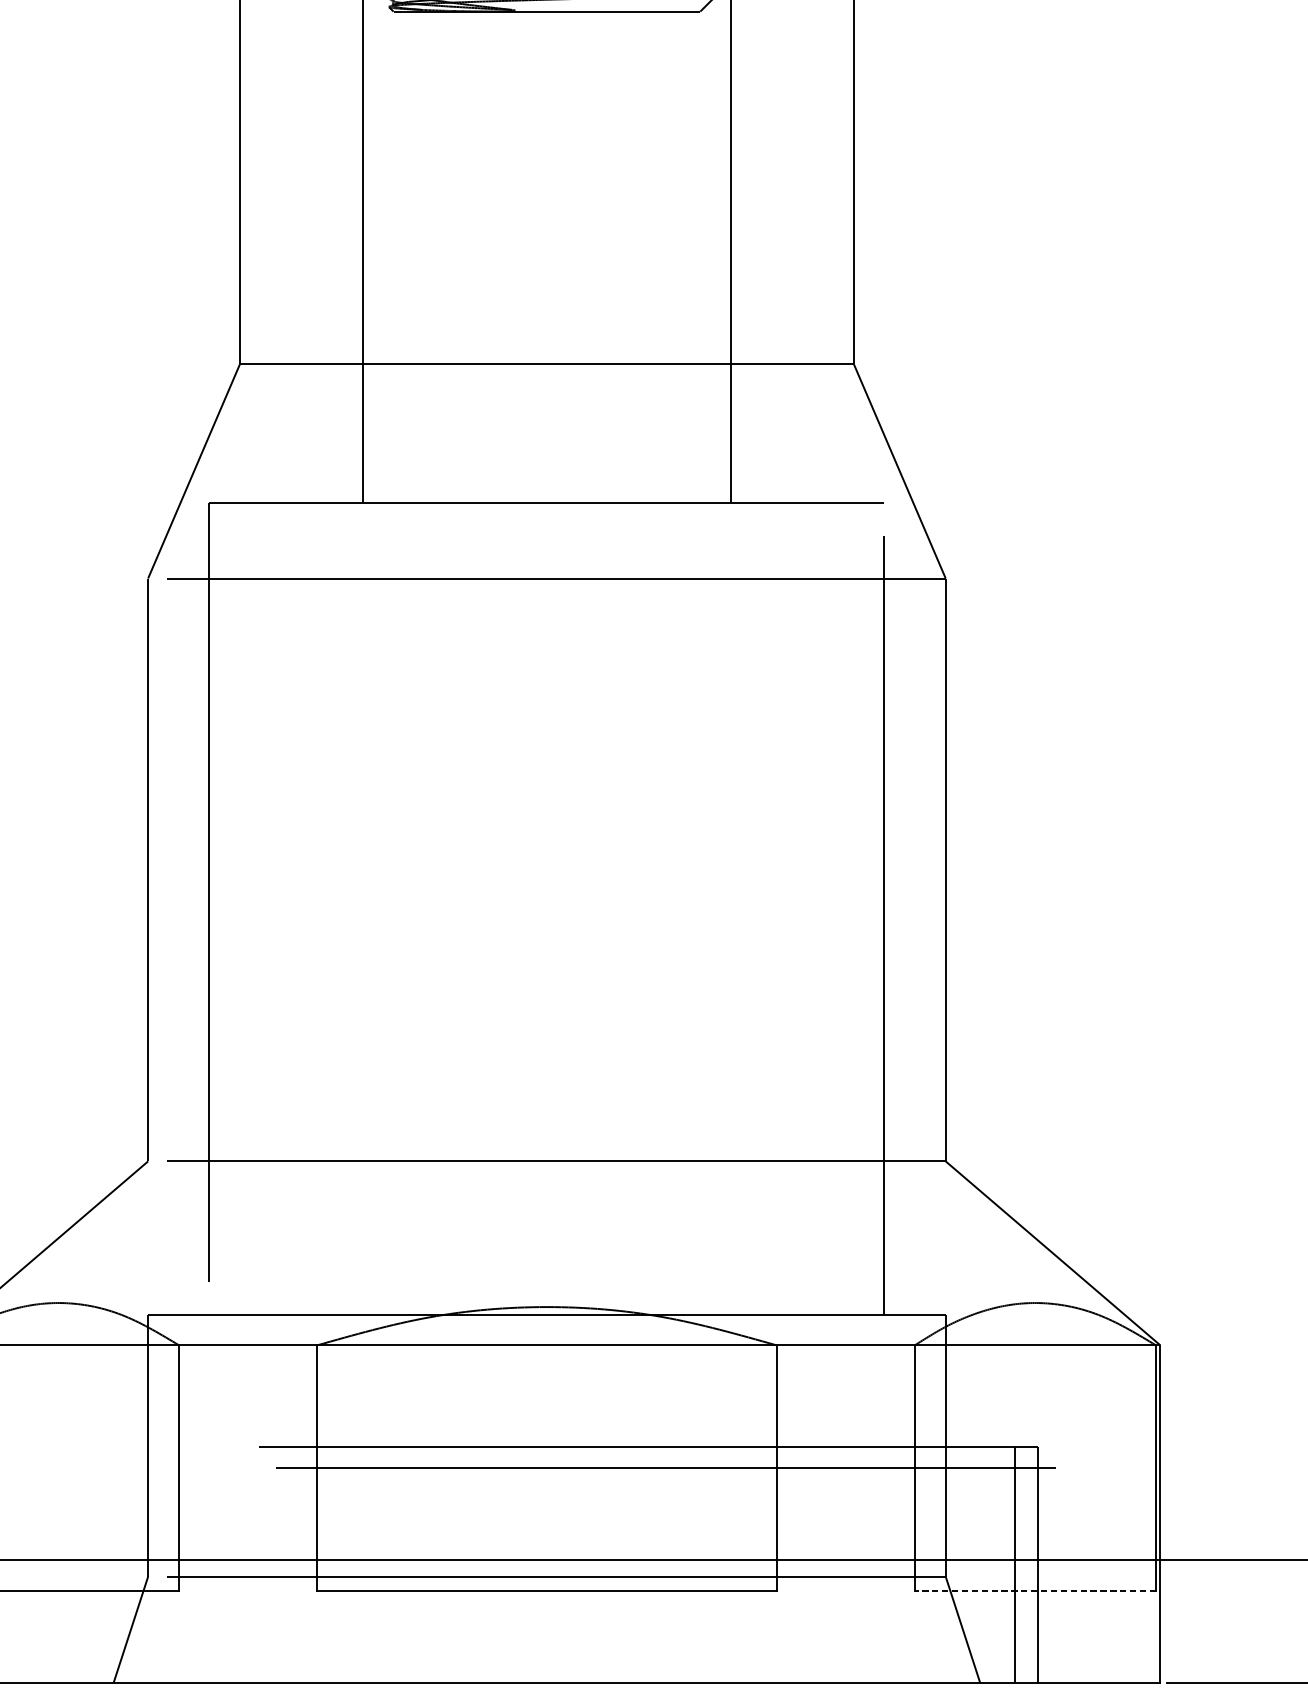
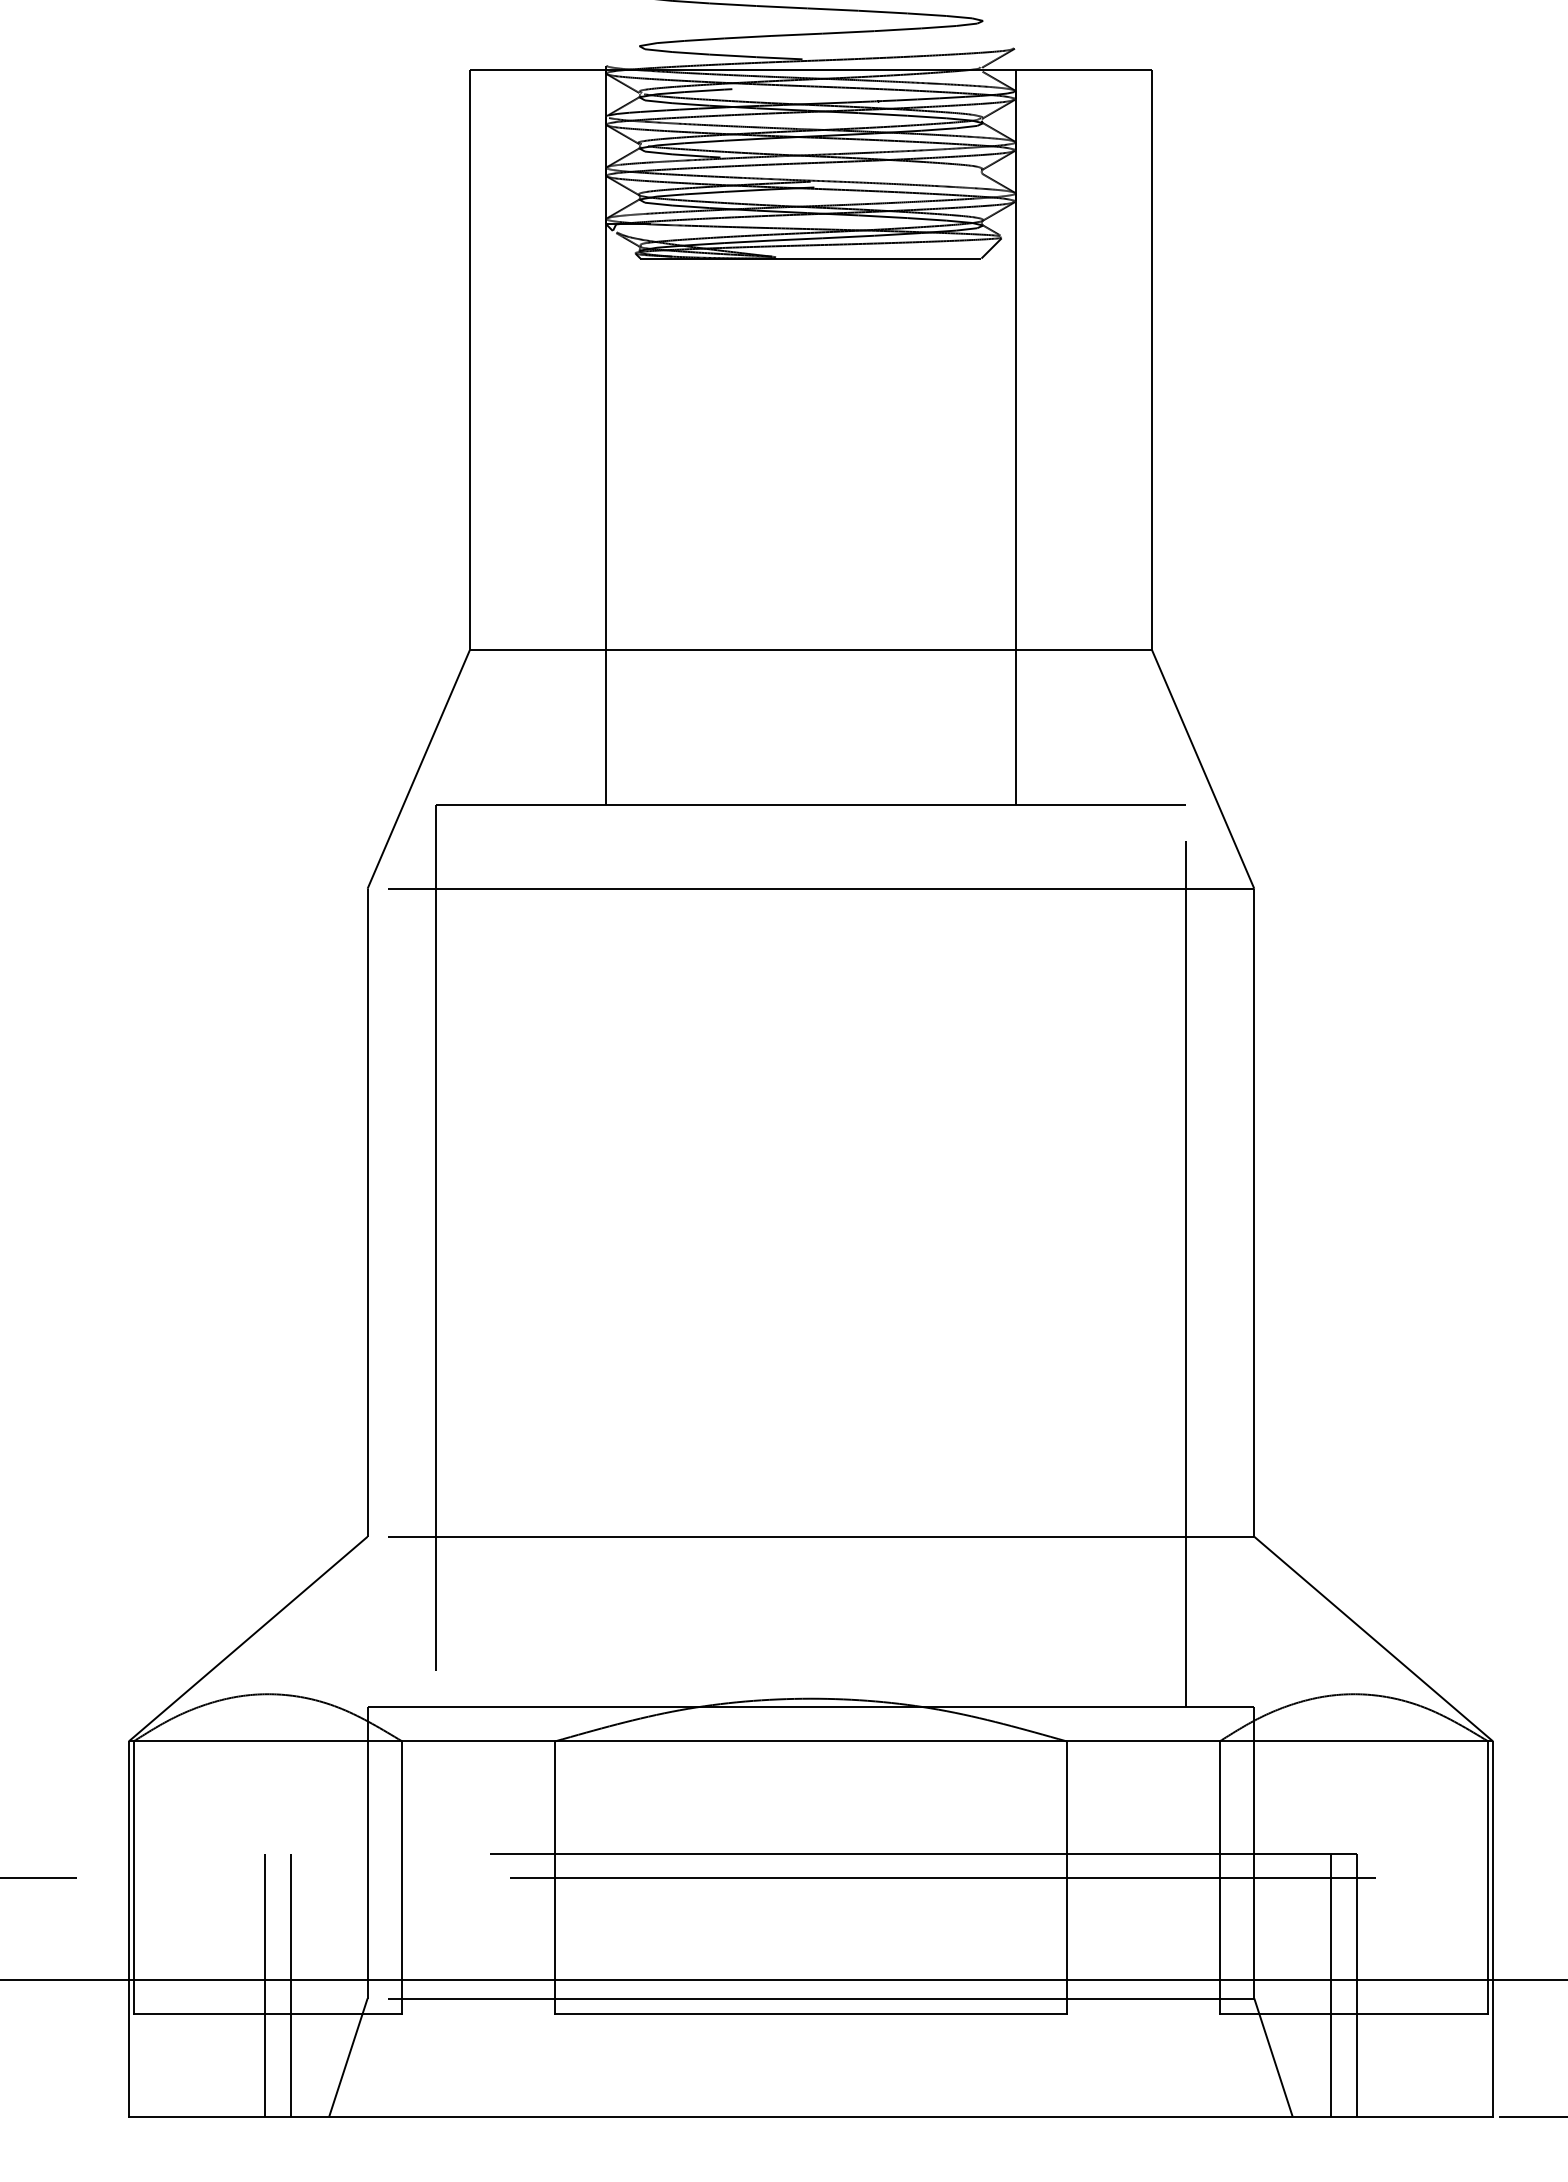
line: (56, 1565) -> (265, 1985), added
line: (78, 1565) -> (290, 1985), added
line: (1034, 1591) -> (1353, 2014), dashed -> solid

